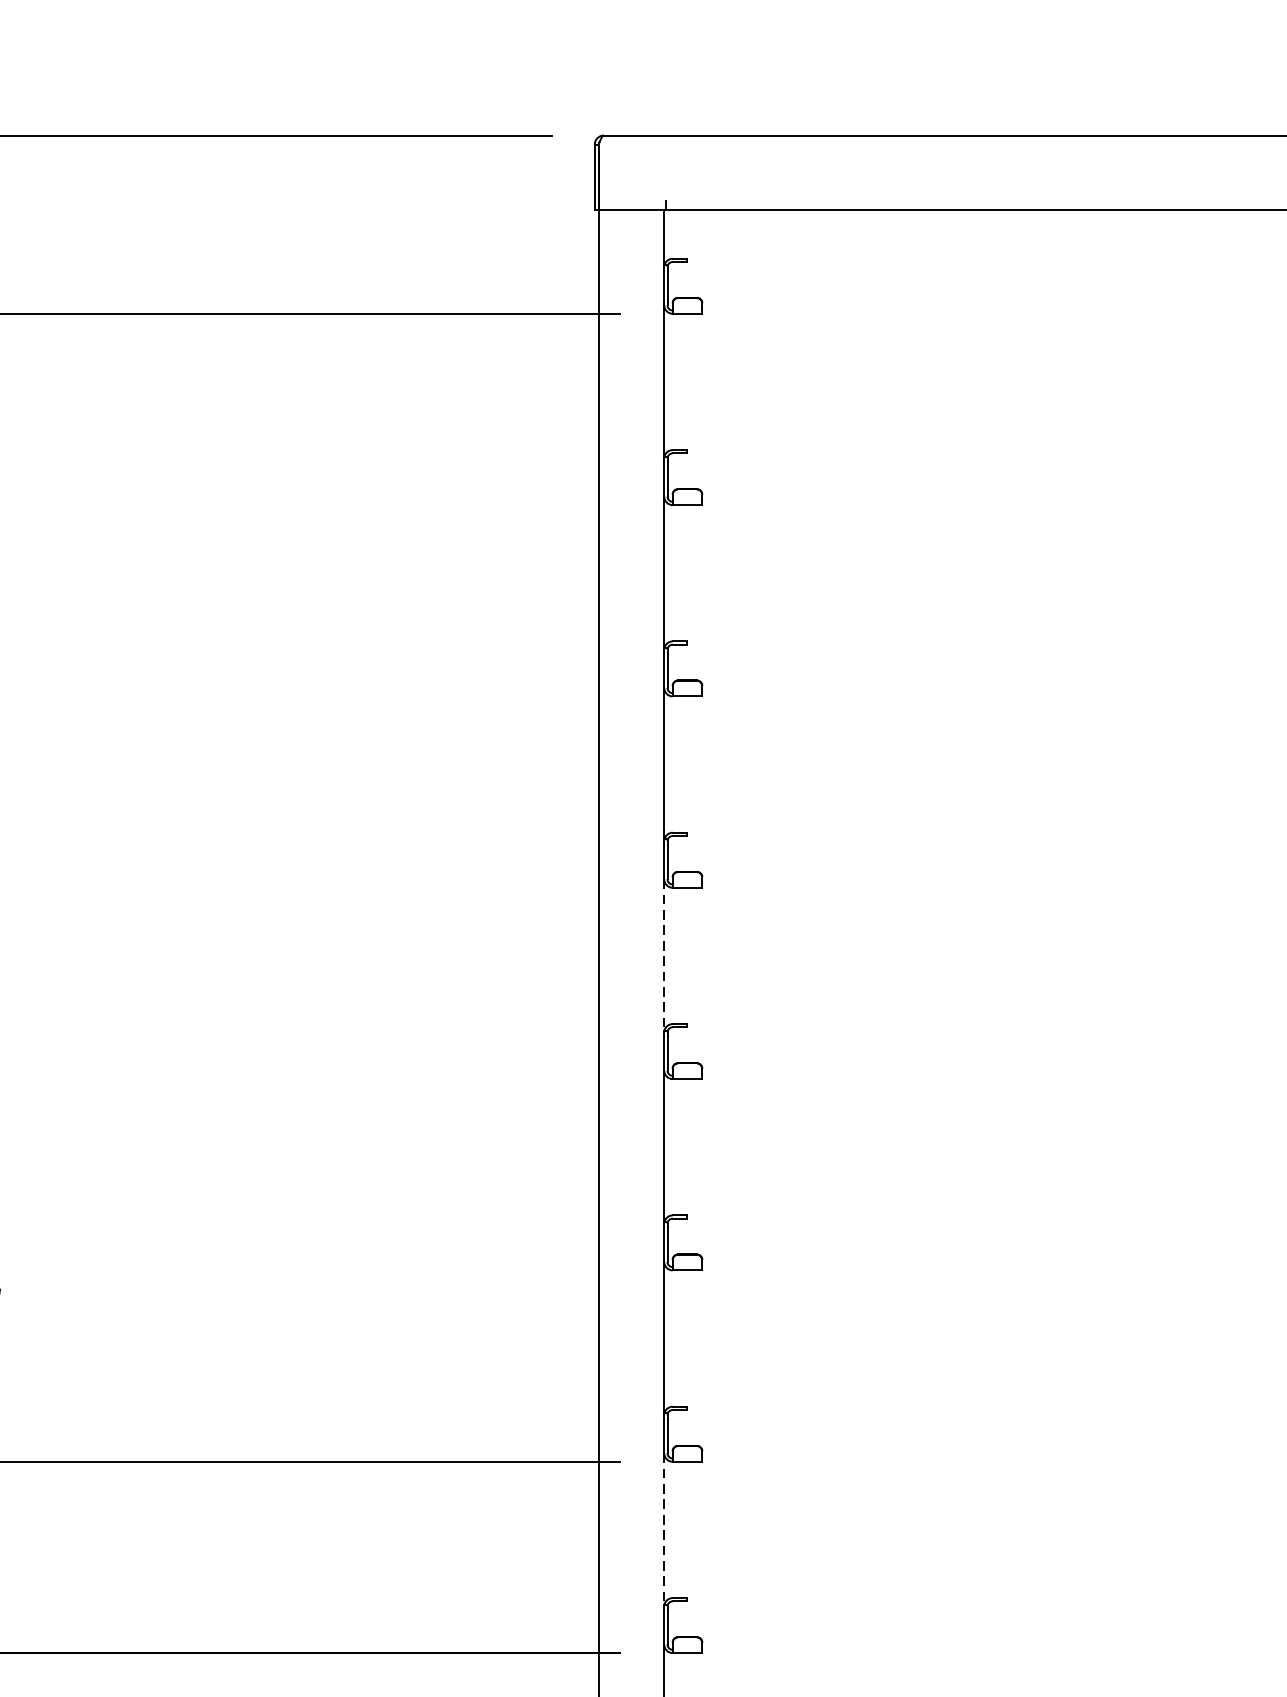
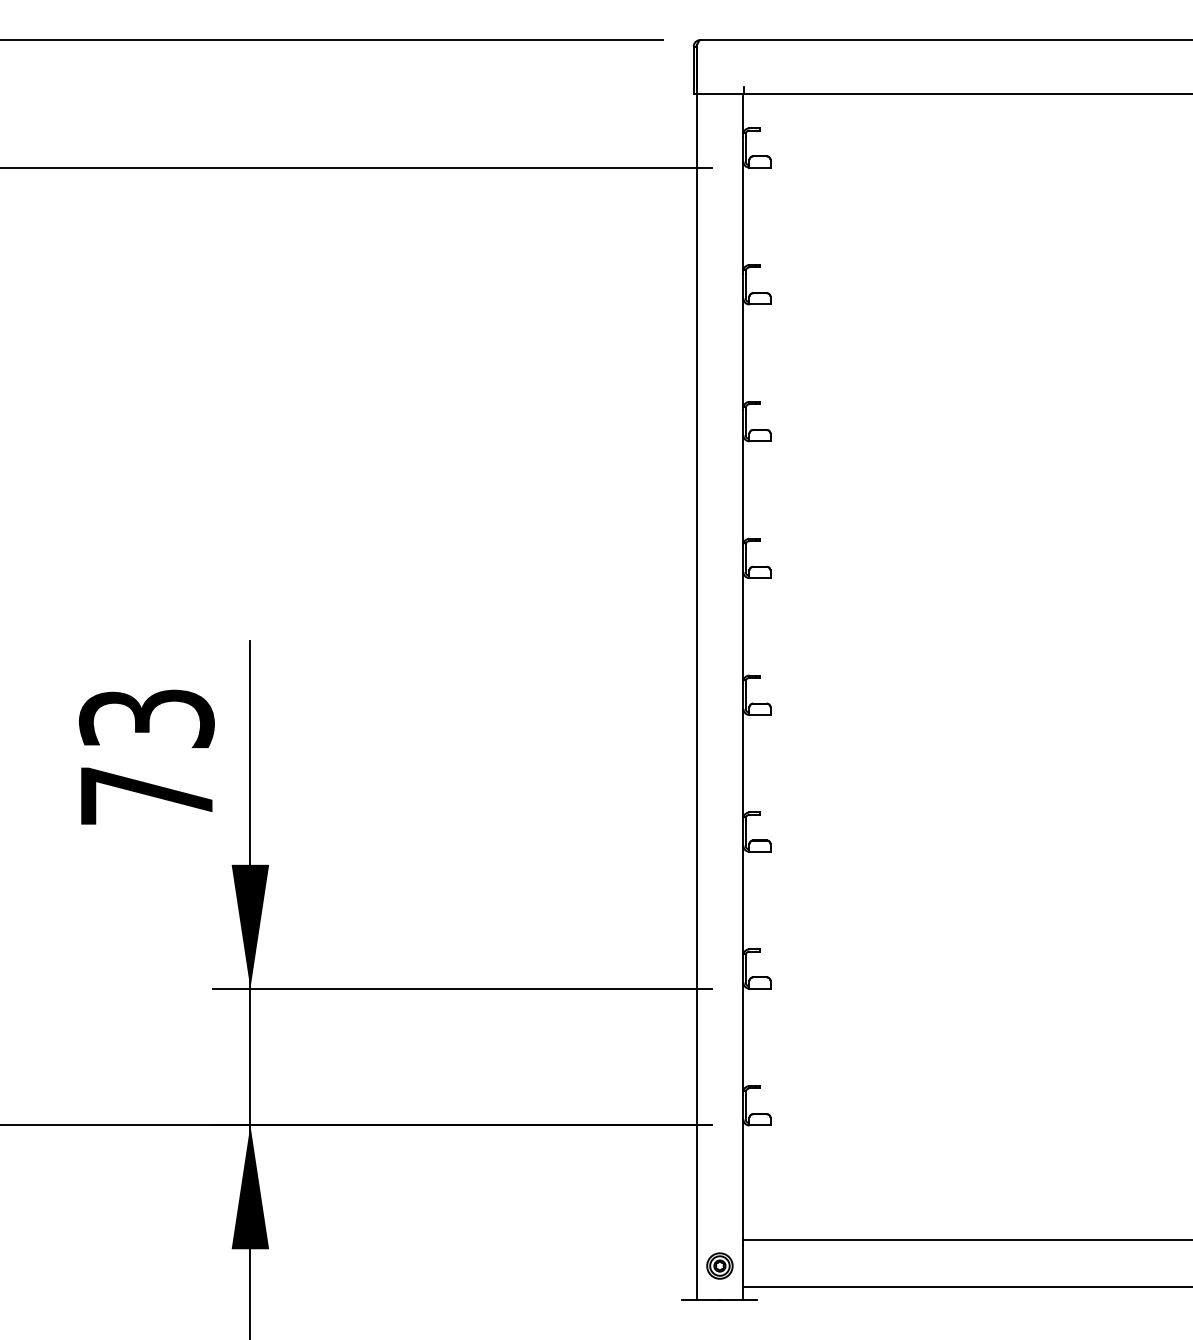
line: (664, 955) -> (743, 626), dashed -> solid
line: (664, 1530) -> (743, 1037), dashed -> solid

